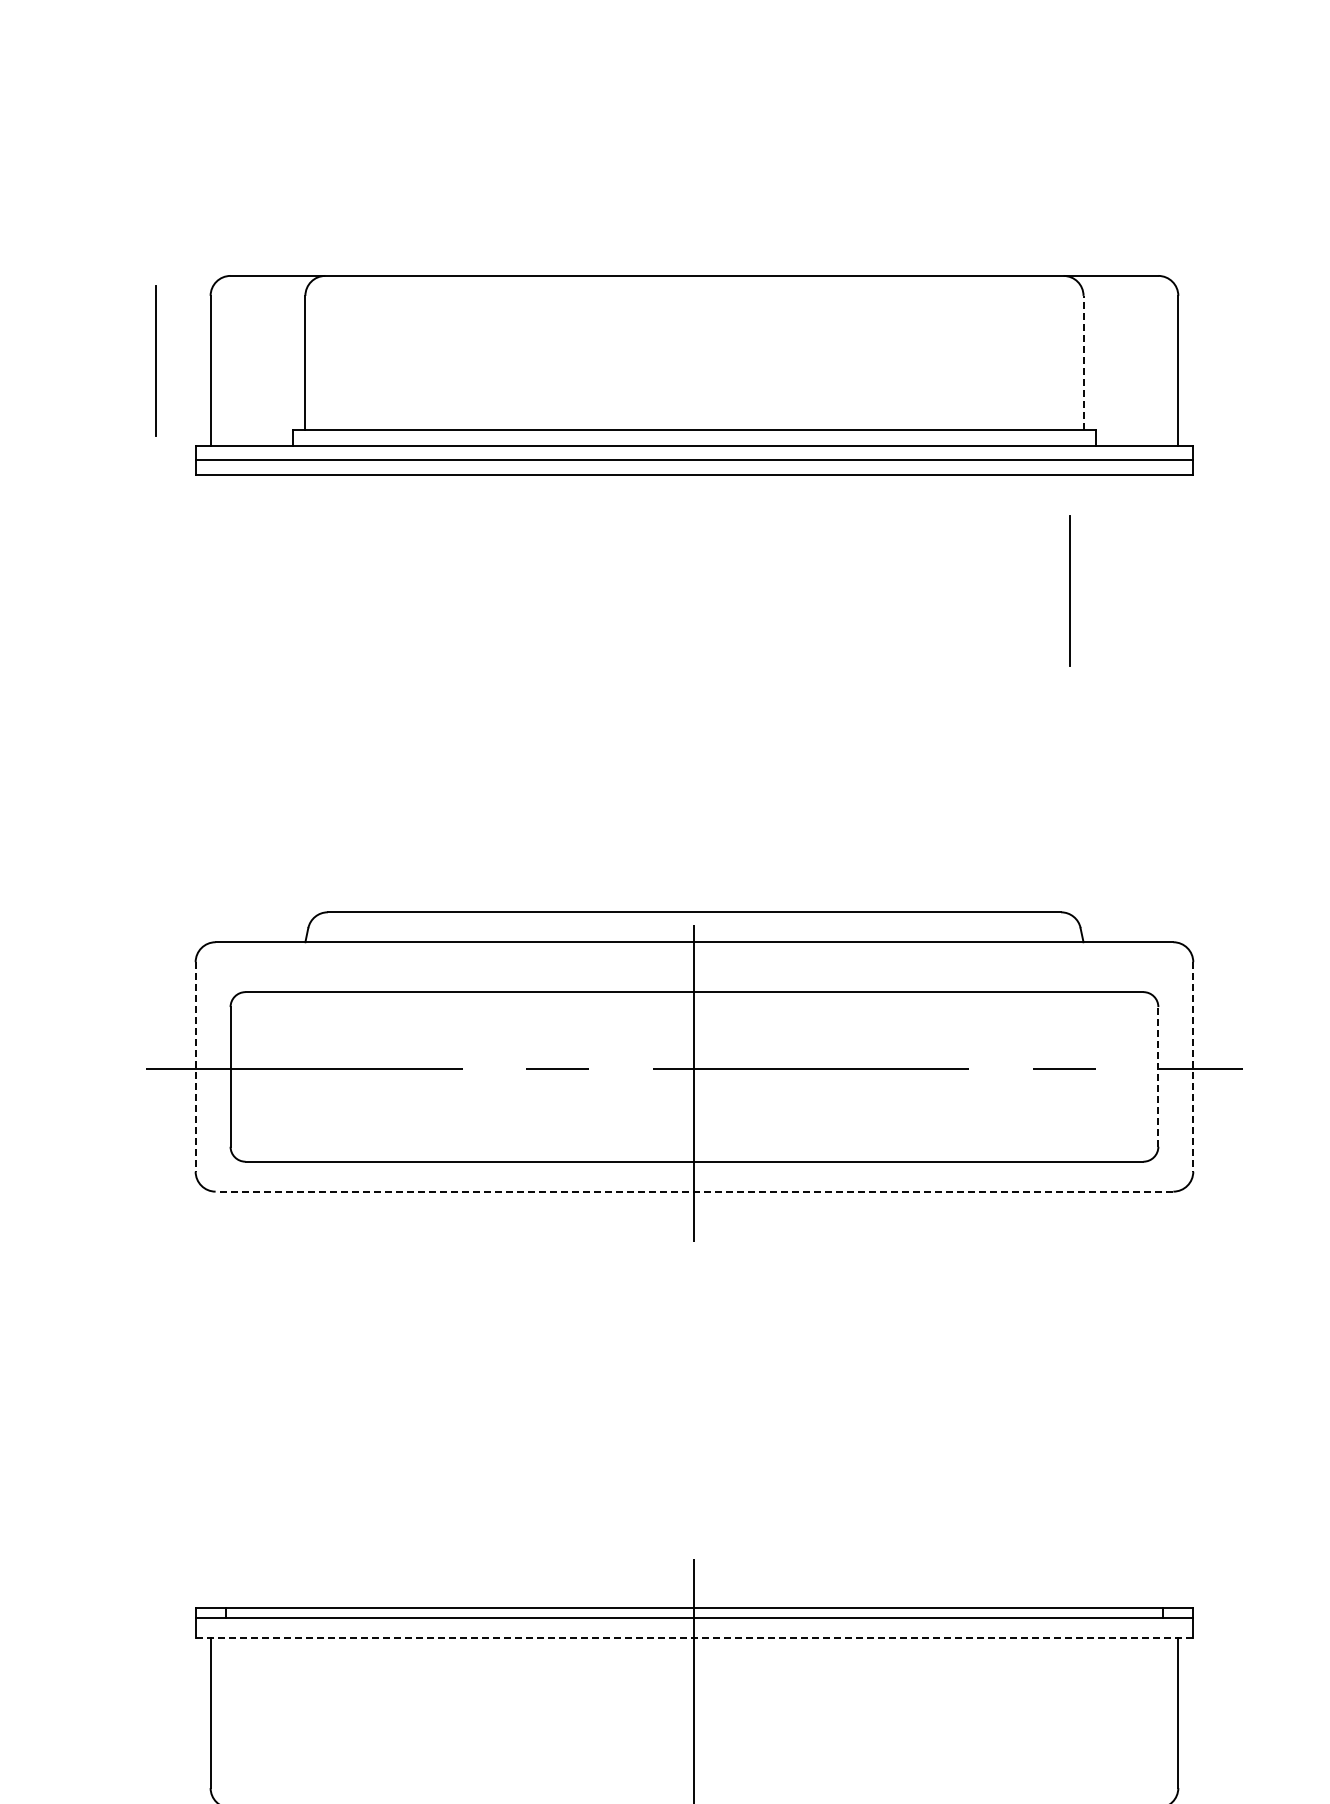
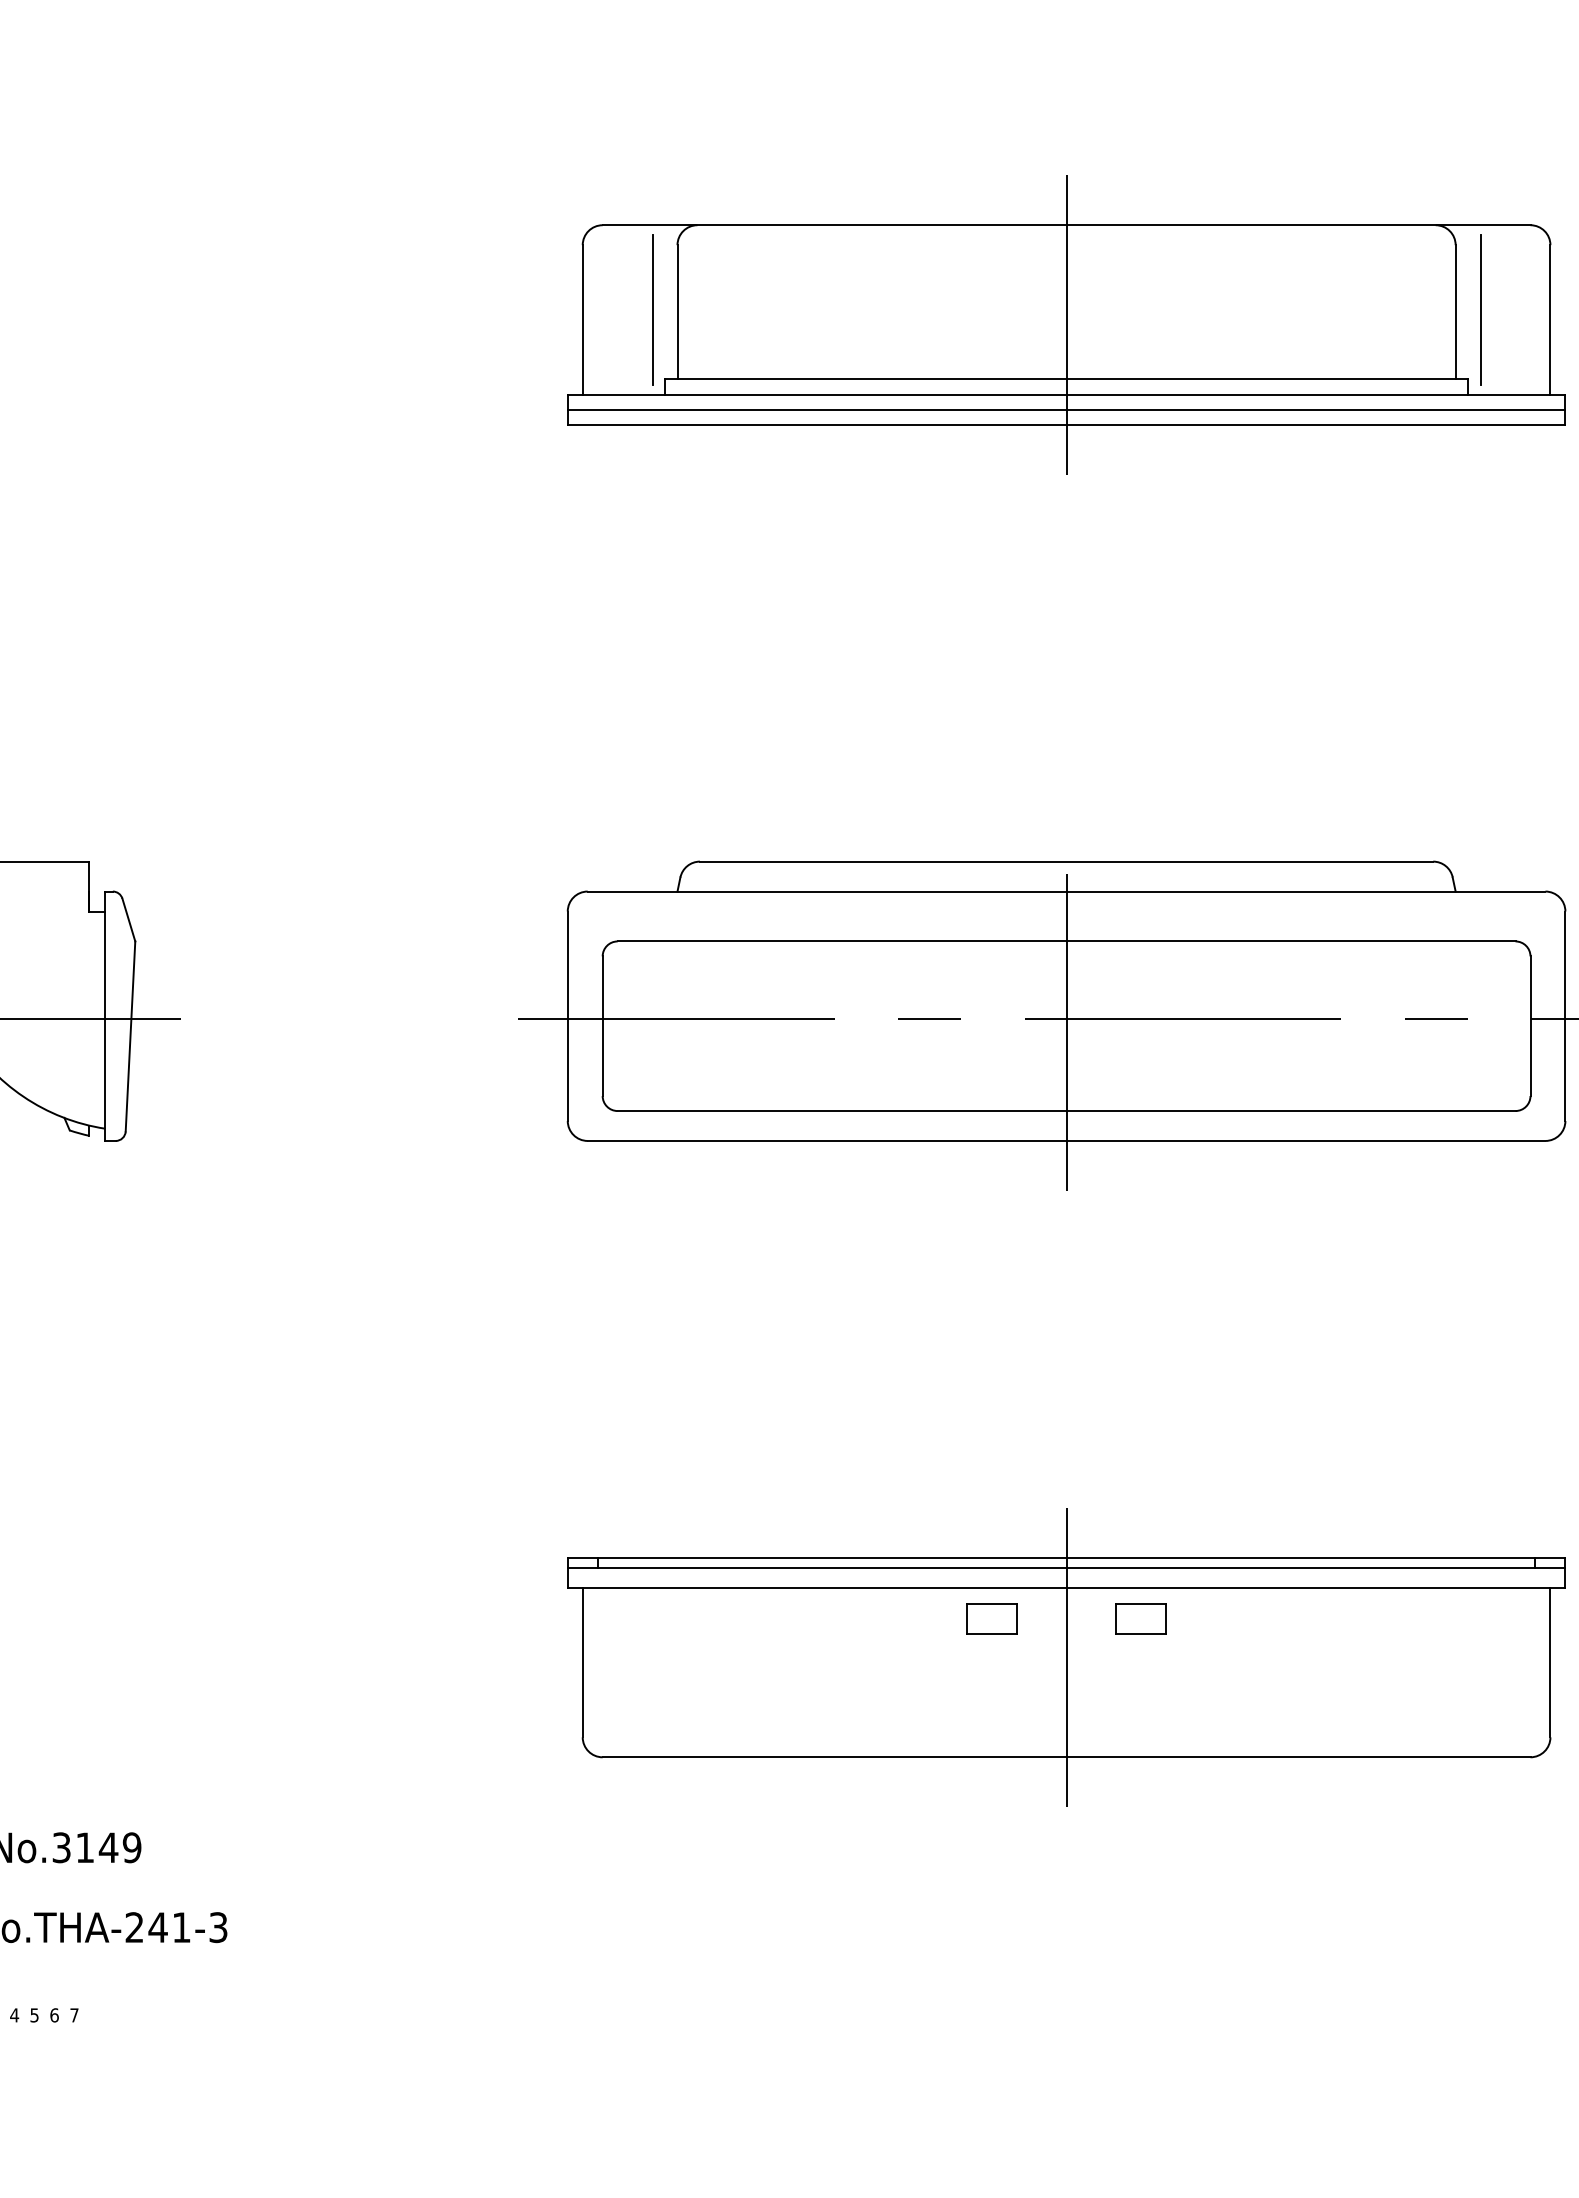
line: (156, 360) -> (652, 309), moved
line: (1083, 363) -> (1455, 312), dashed -> solid
line: (694, 375) -> (1066, 324), added
line: (1069, 590) -> (1480, 309), moved
line: (195, 1067) -> (567, 1016), dashed -> solid
line: (1193, 1067) -> (1565, 1016), dashed -> solid
line: (1158, 1077) -> (1530, 1026), dashed -> solid
line: (694, 1191) -> (1066, 1140), dashed -> solid
line: (694, 1638) -> (1066, 1587), dashed -> solid
part: (619, 1669) -> (991, 1618), added
part: (768, 1669) -> (1140, 1618), added

